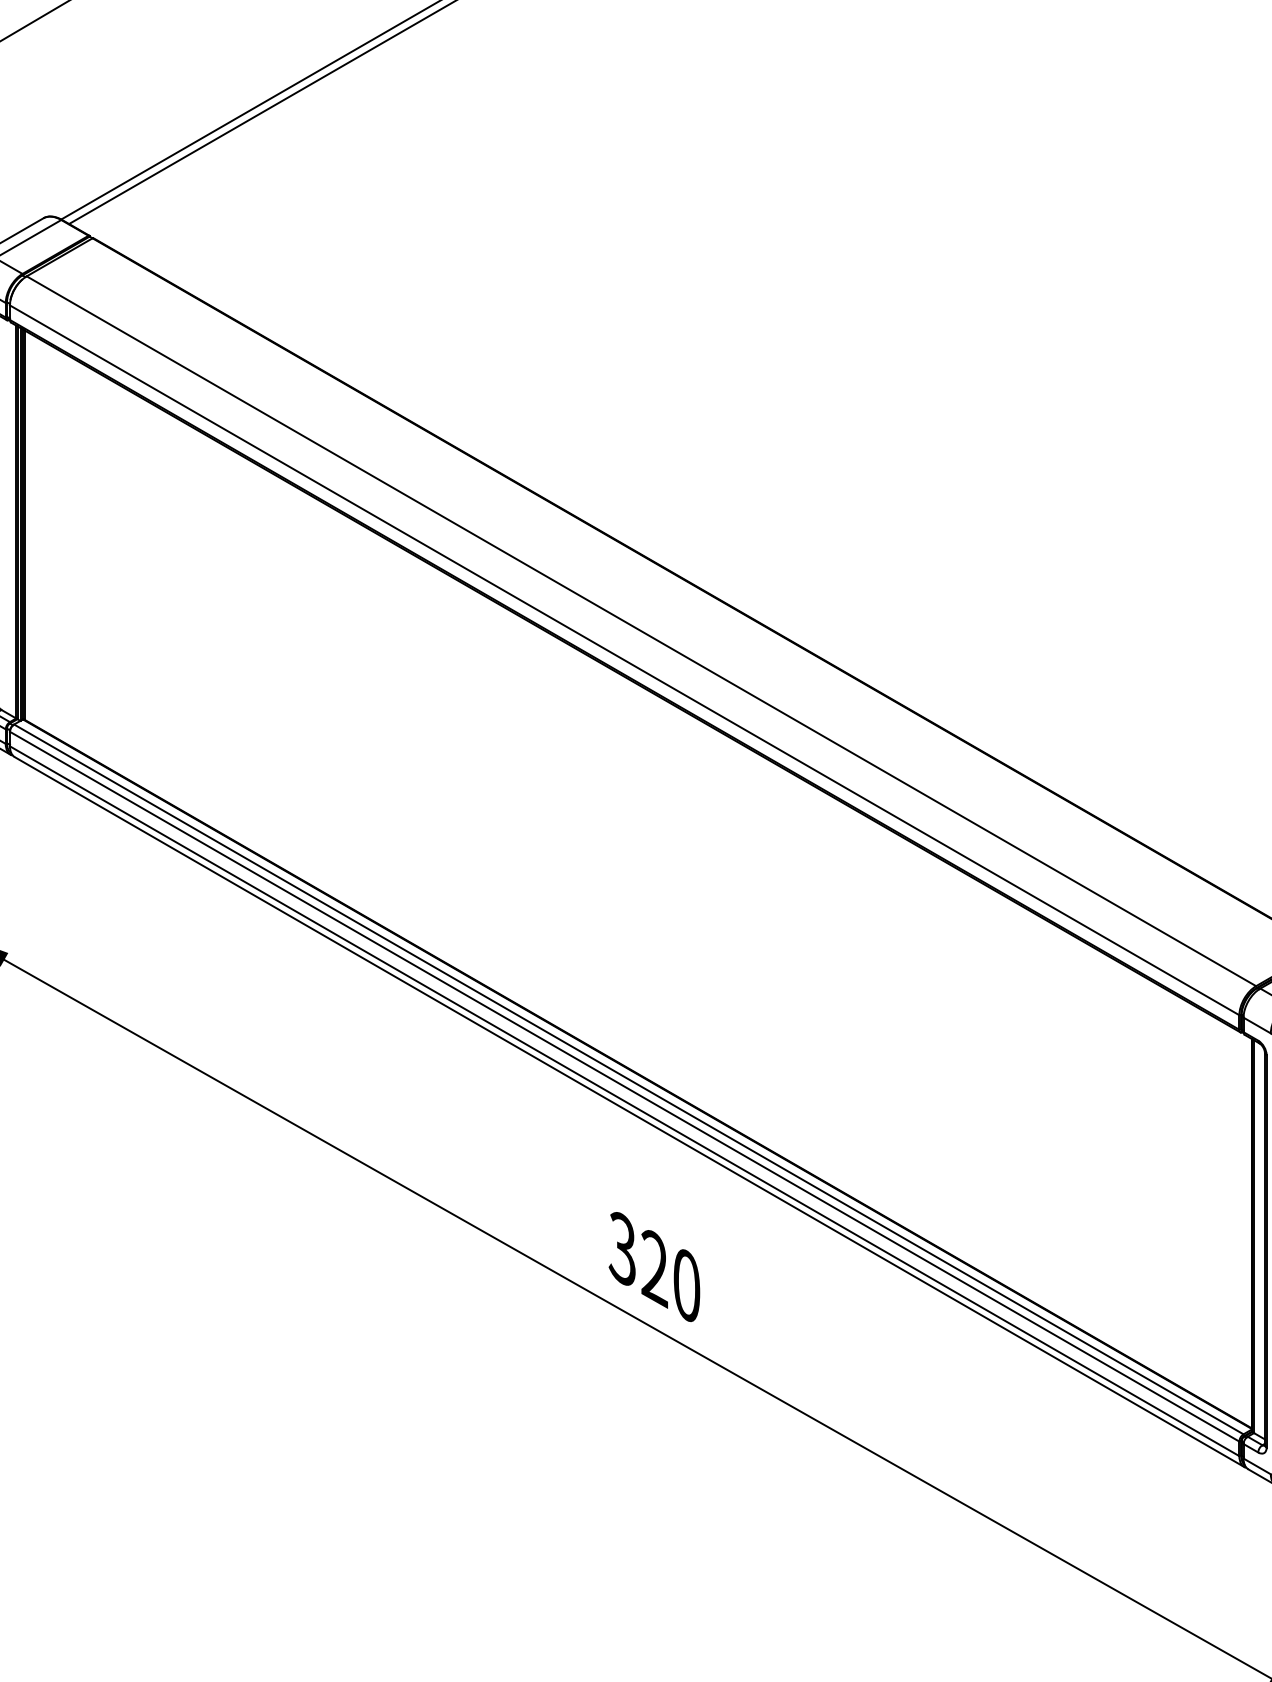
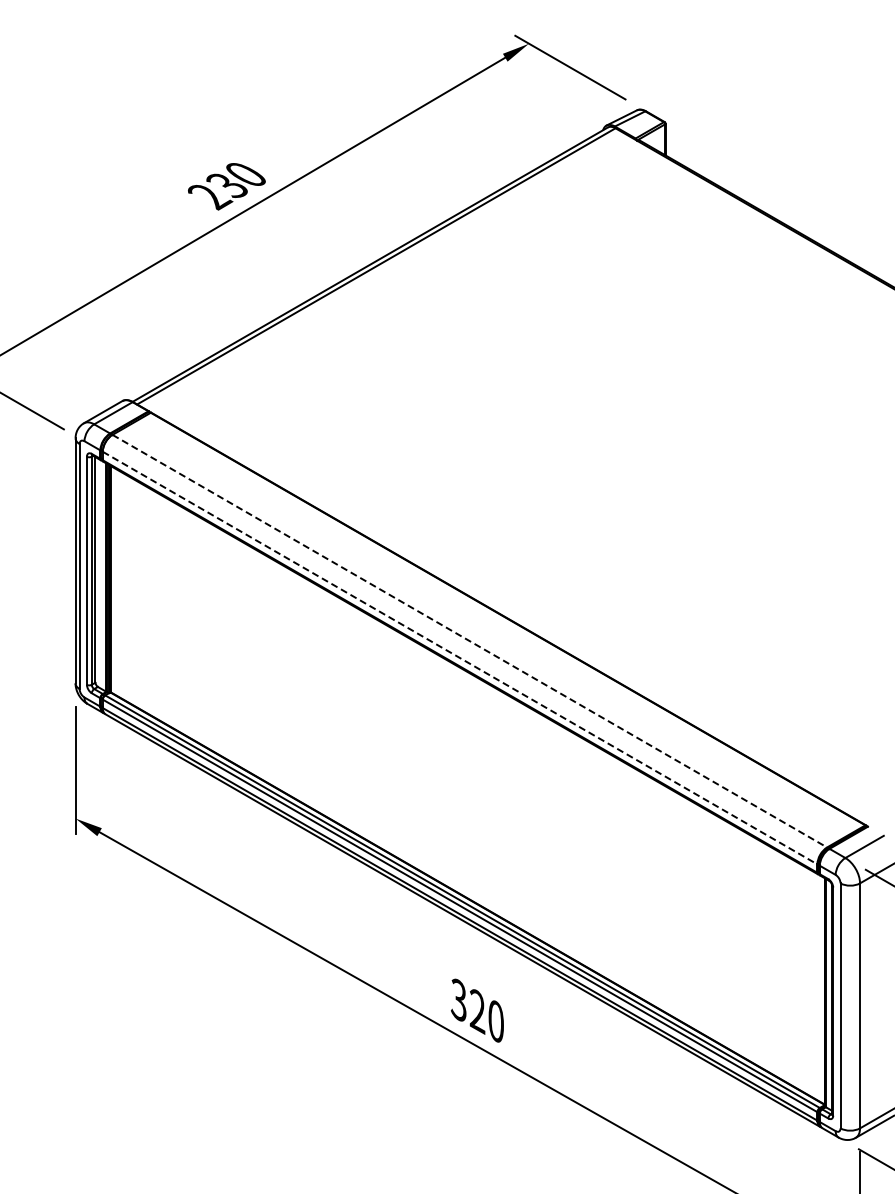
line: (640, 631) -> (469, 641), solid -> dashed
line: (625, 661) -> (460, 658), solid -> dashed

